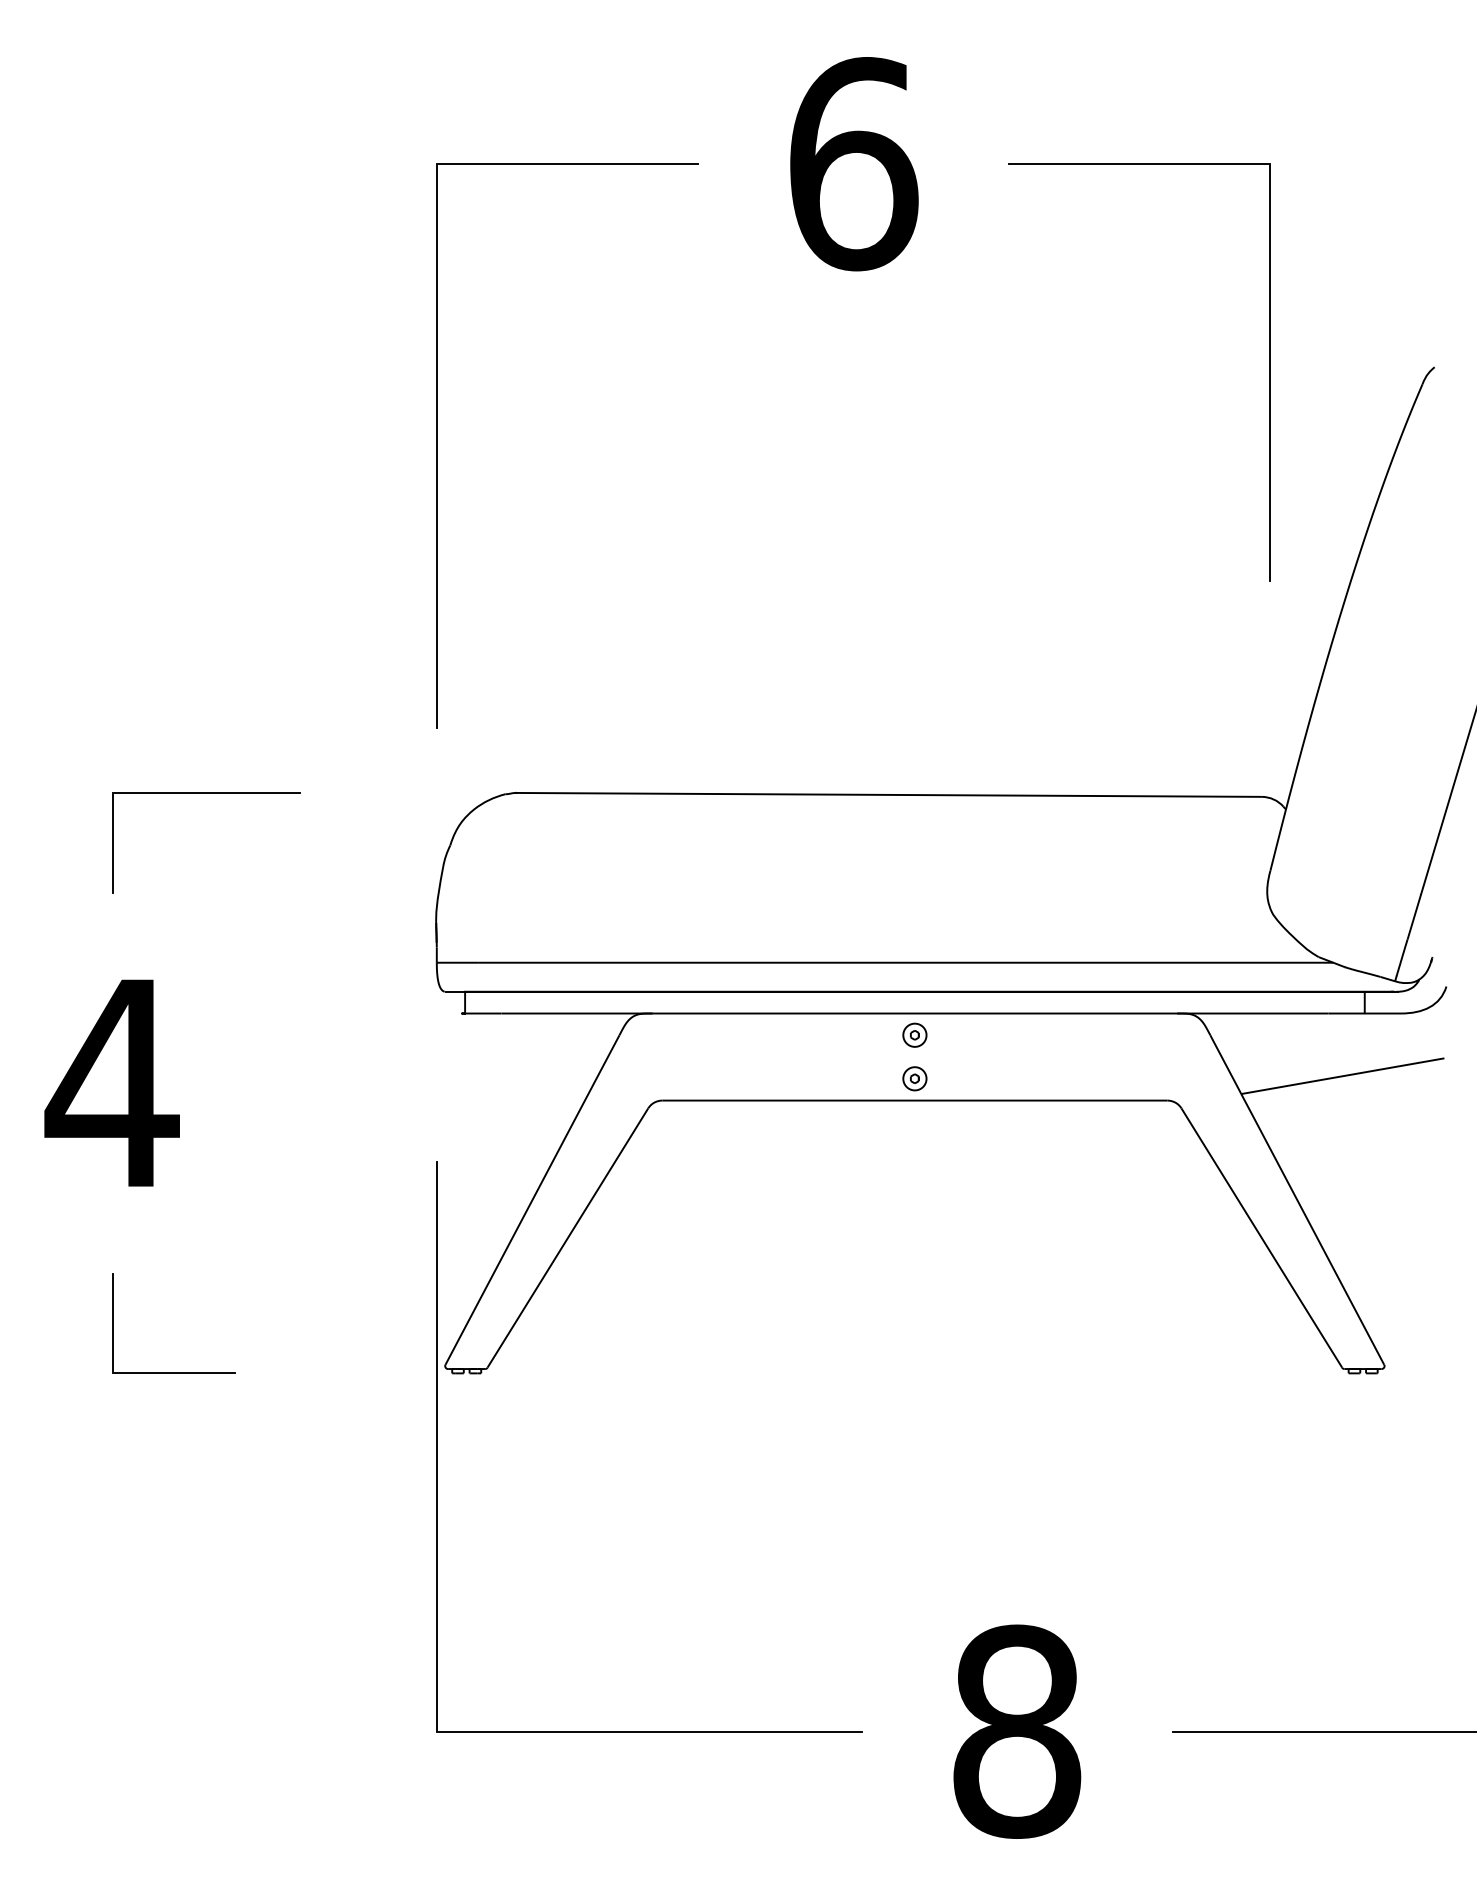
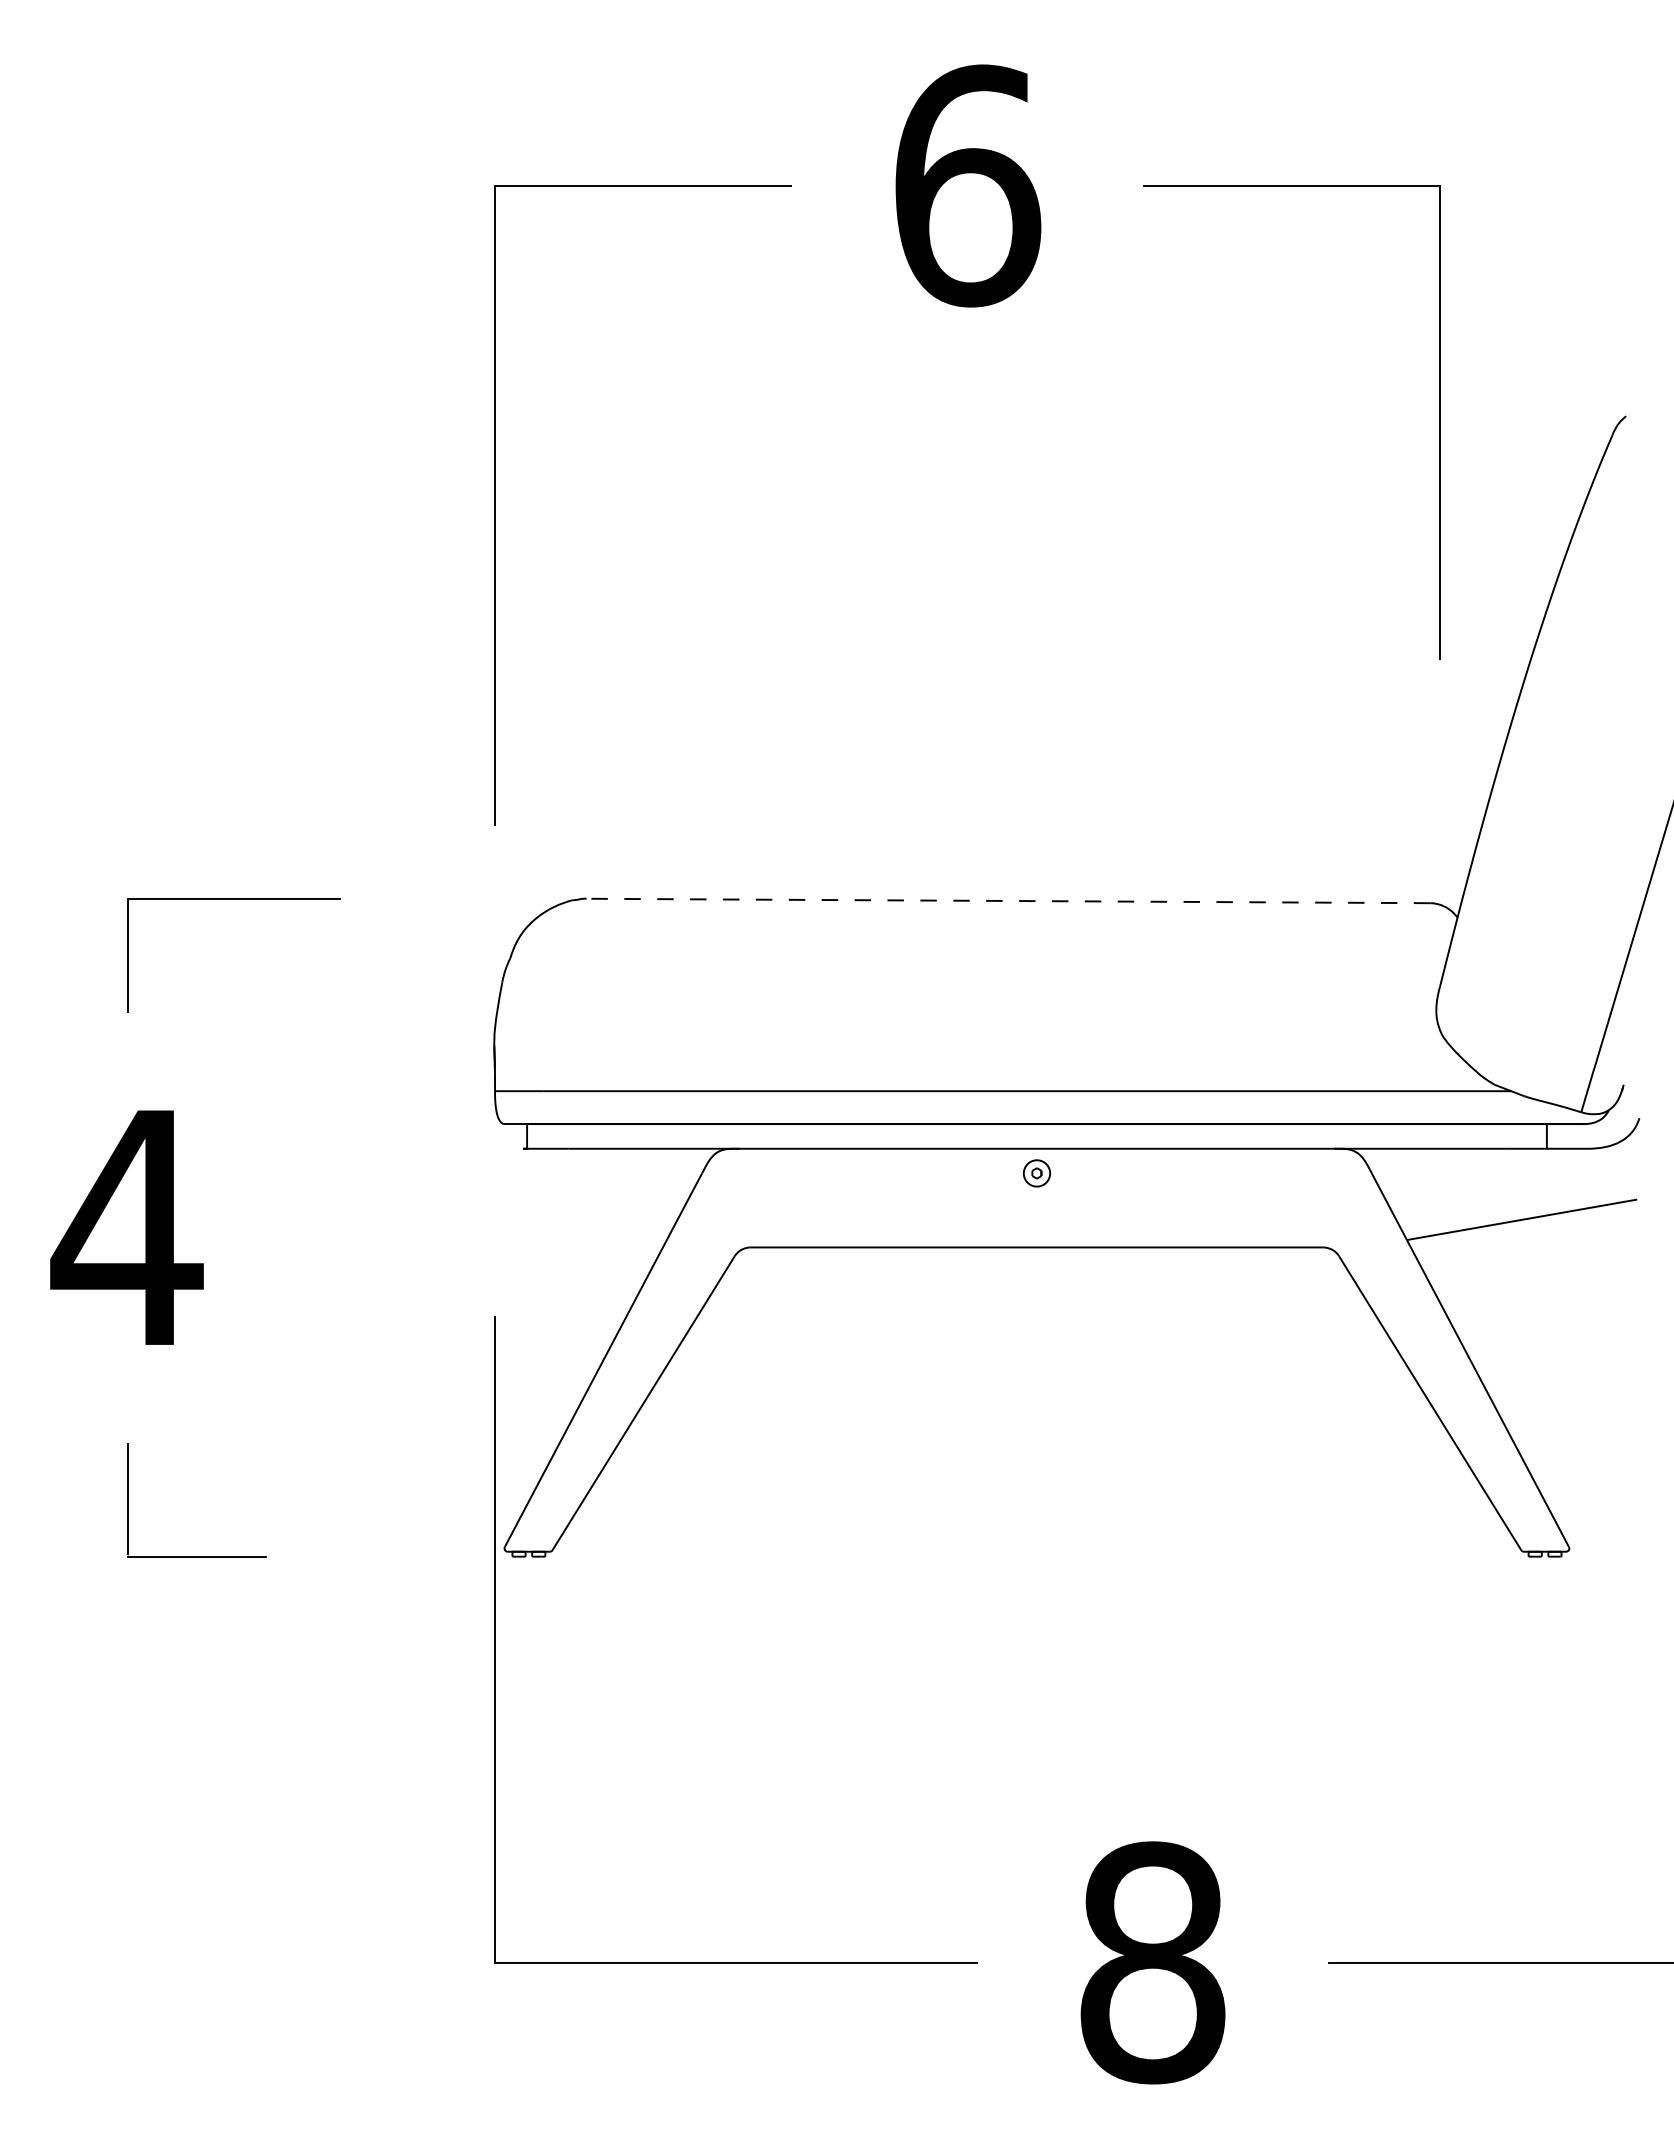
line: (888, 794) -> (1006, 900), solid -> dashed
part: (914, 1078) -> (1036, 1222), removed

